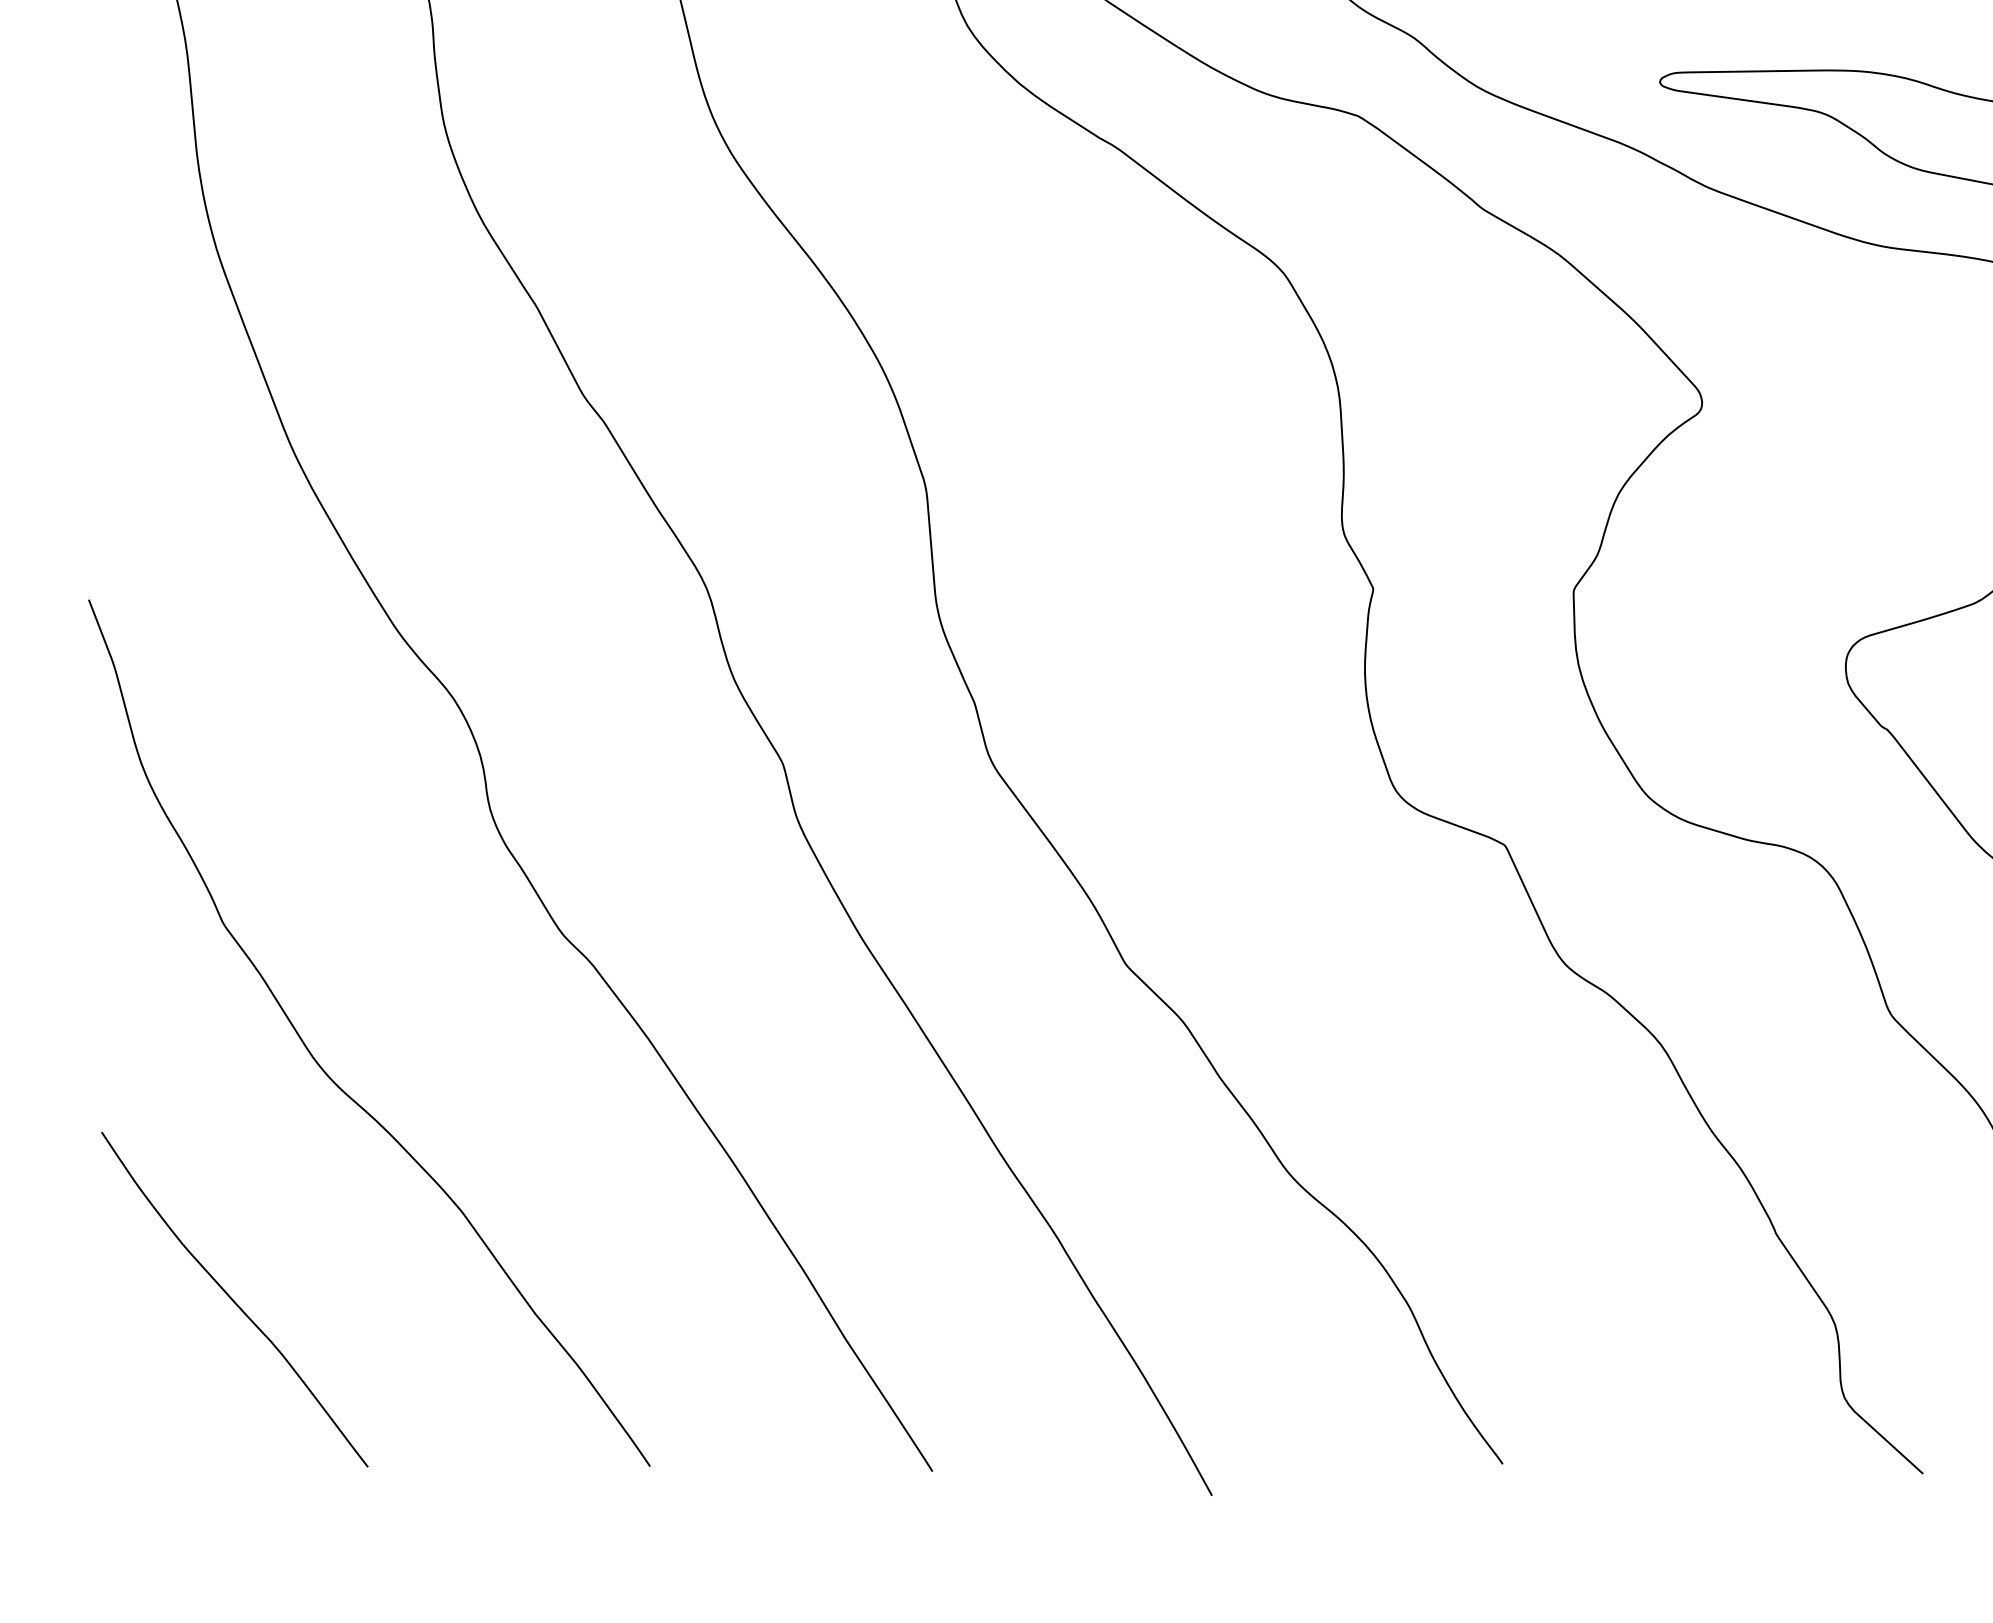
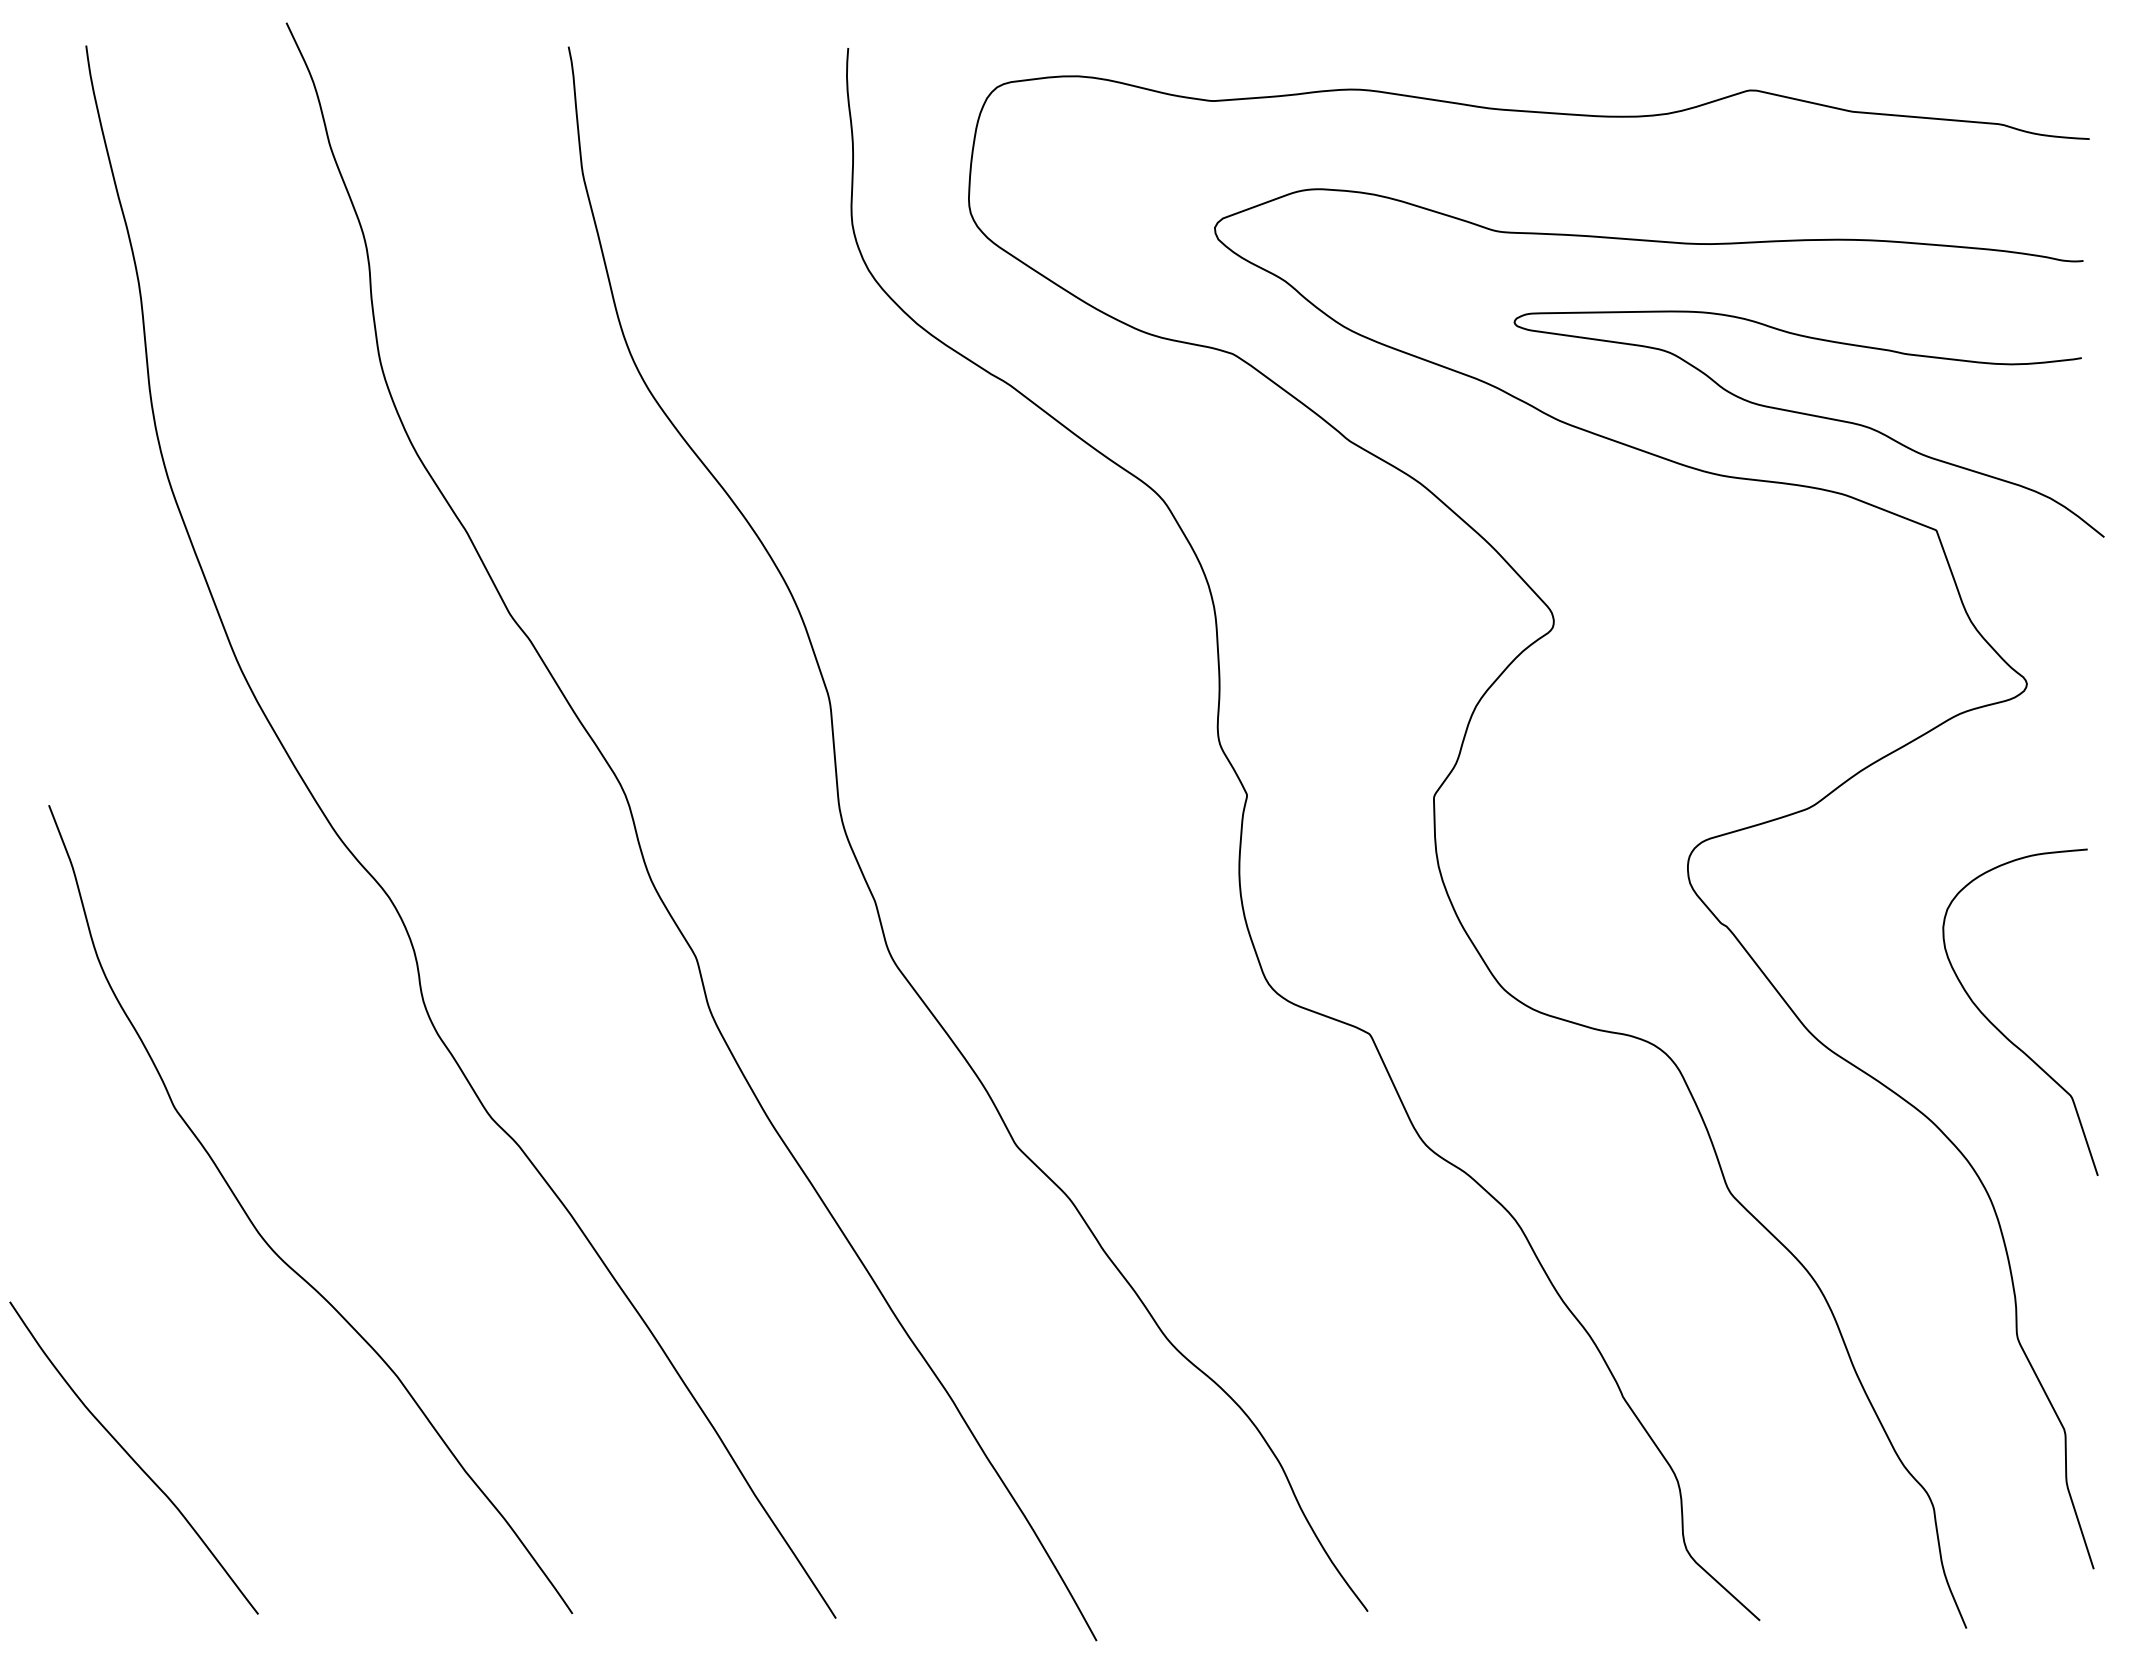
curve: (233, 1298) -> (132, 1457), moved

